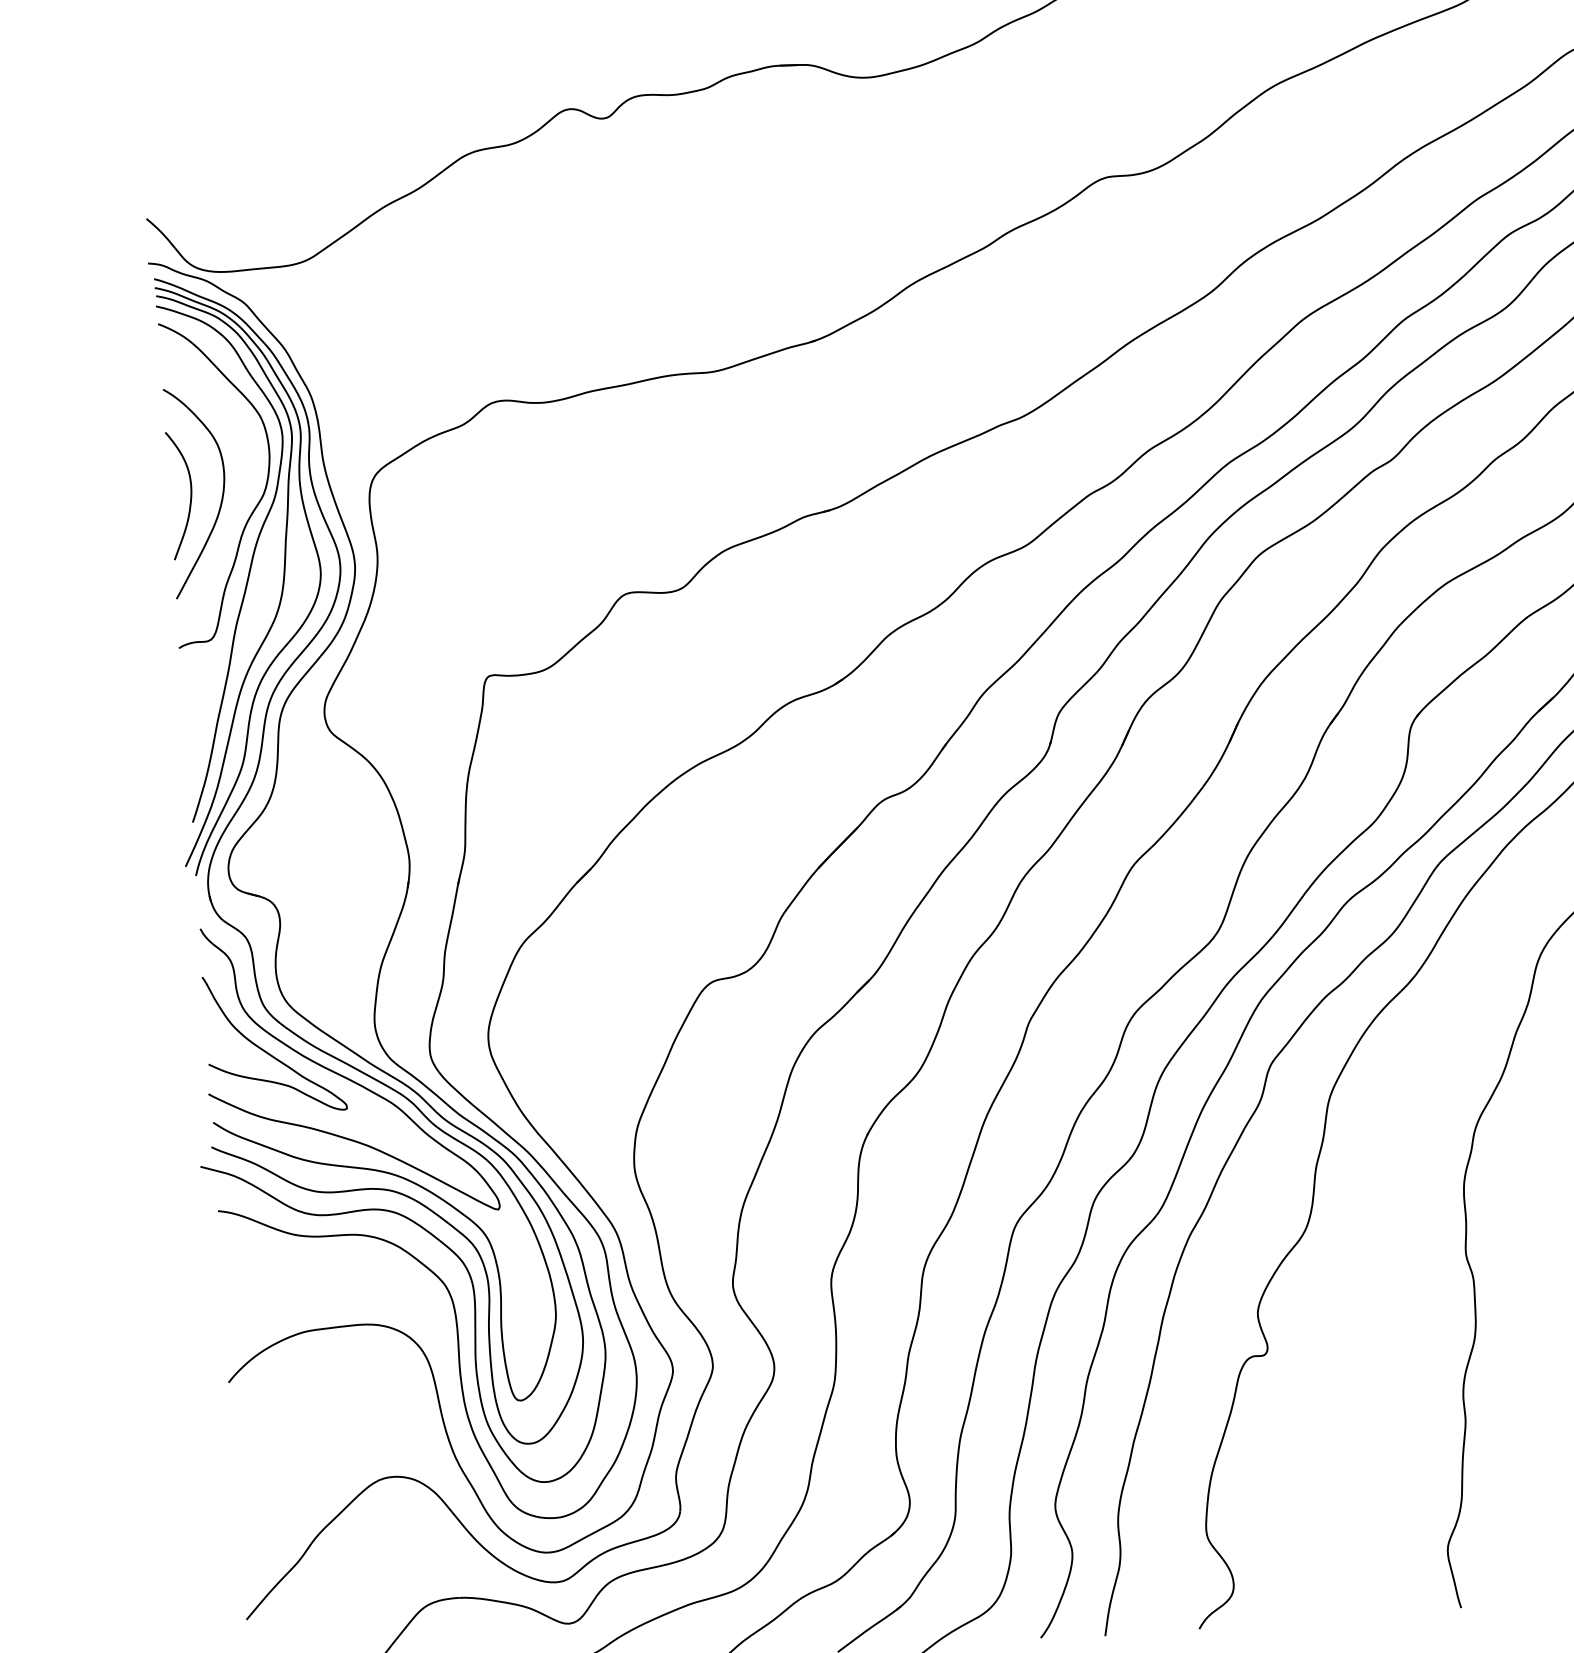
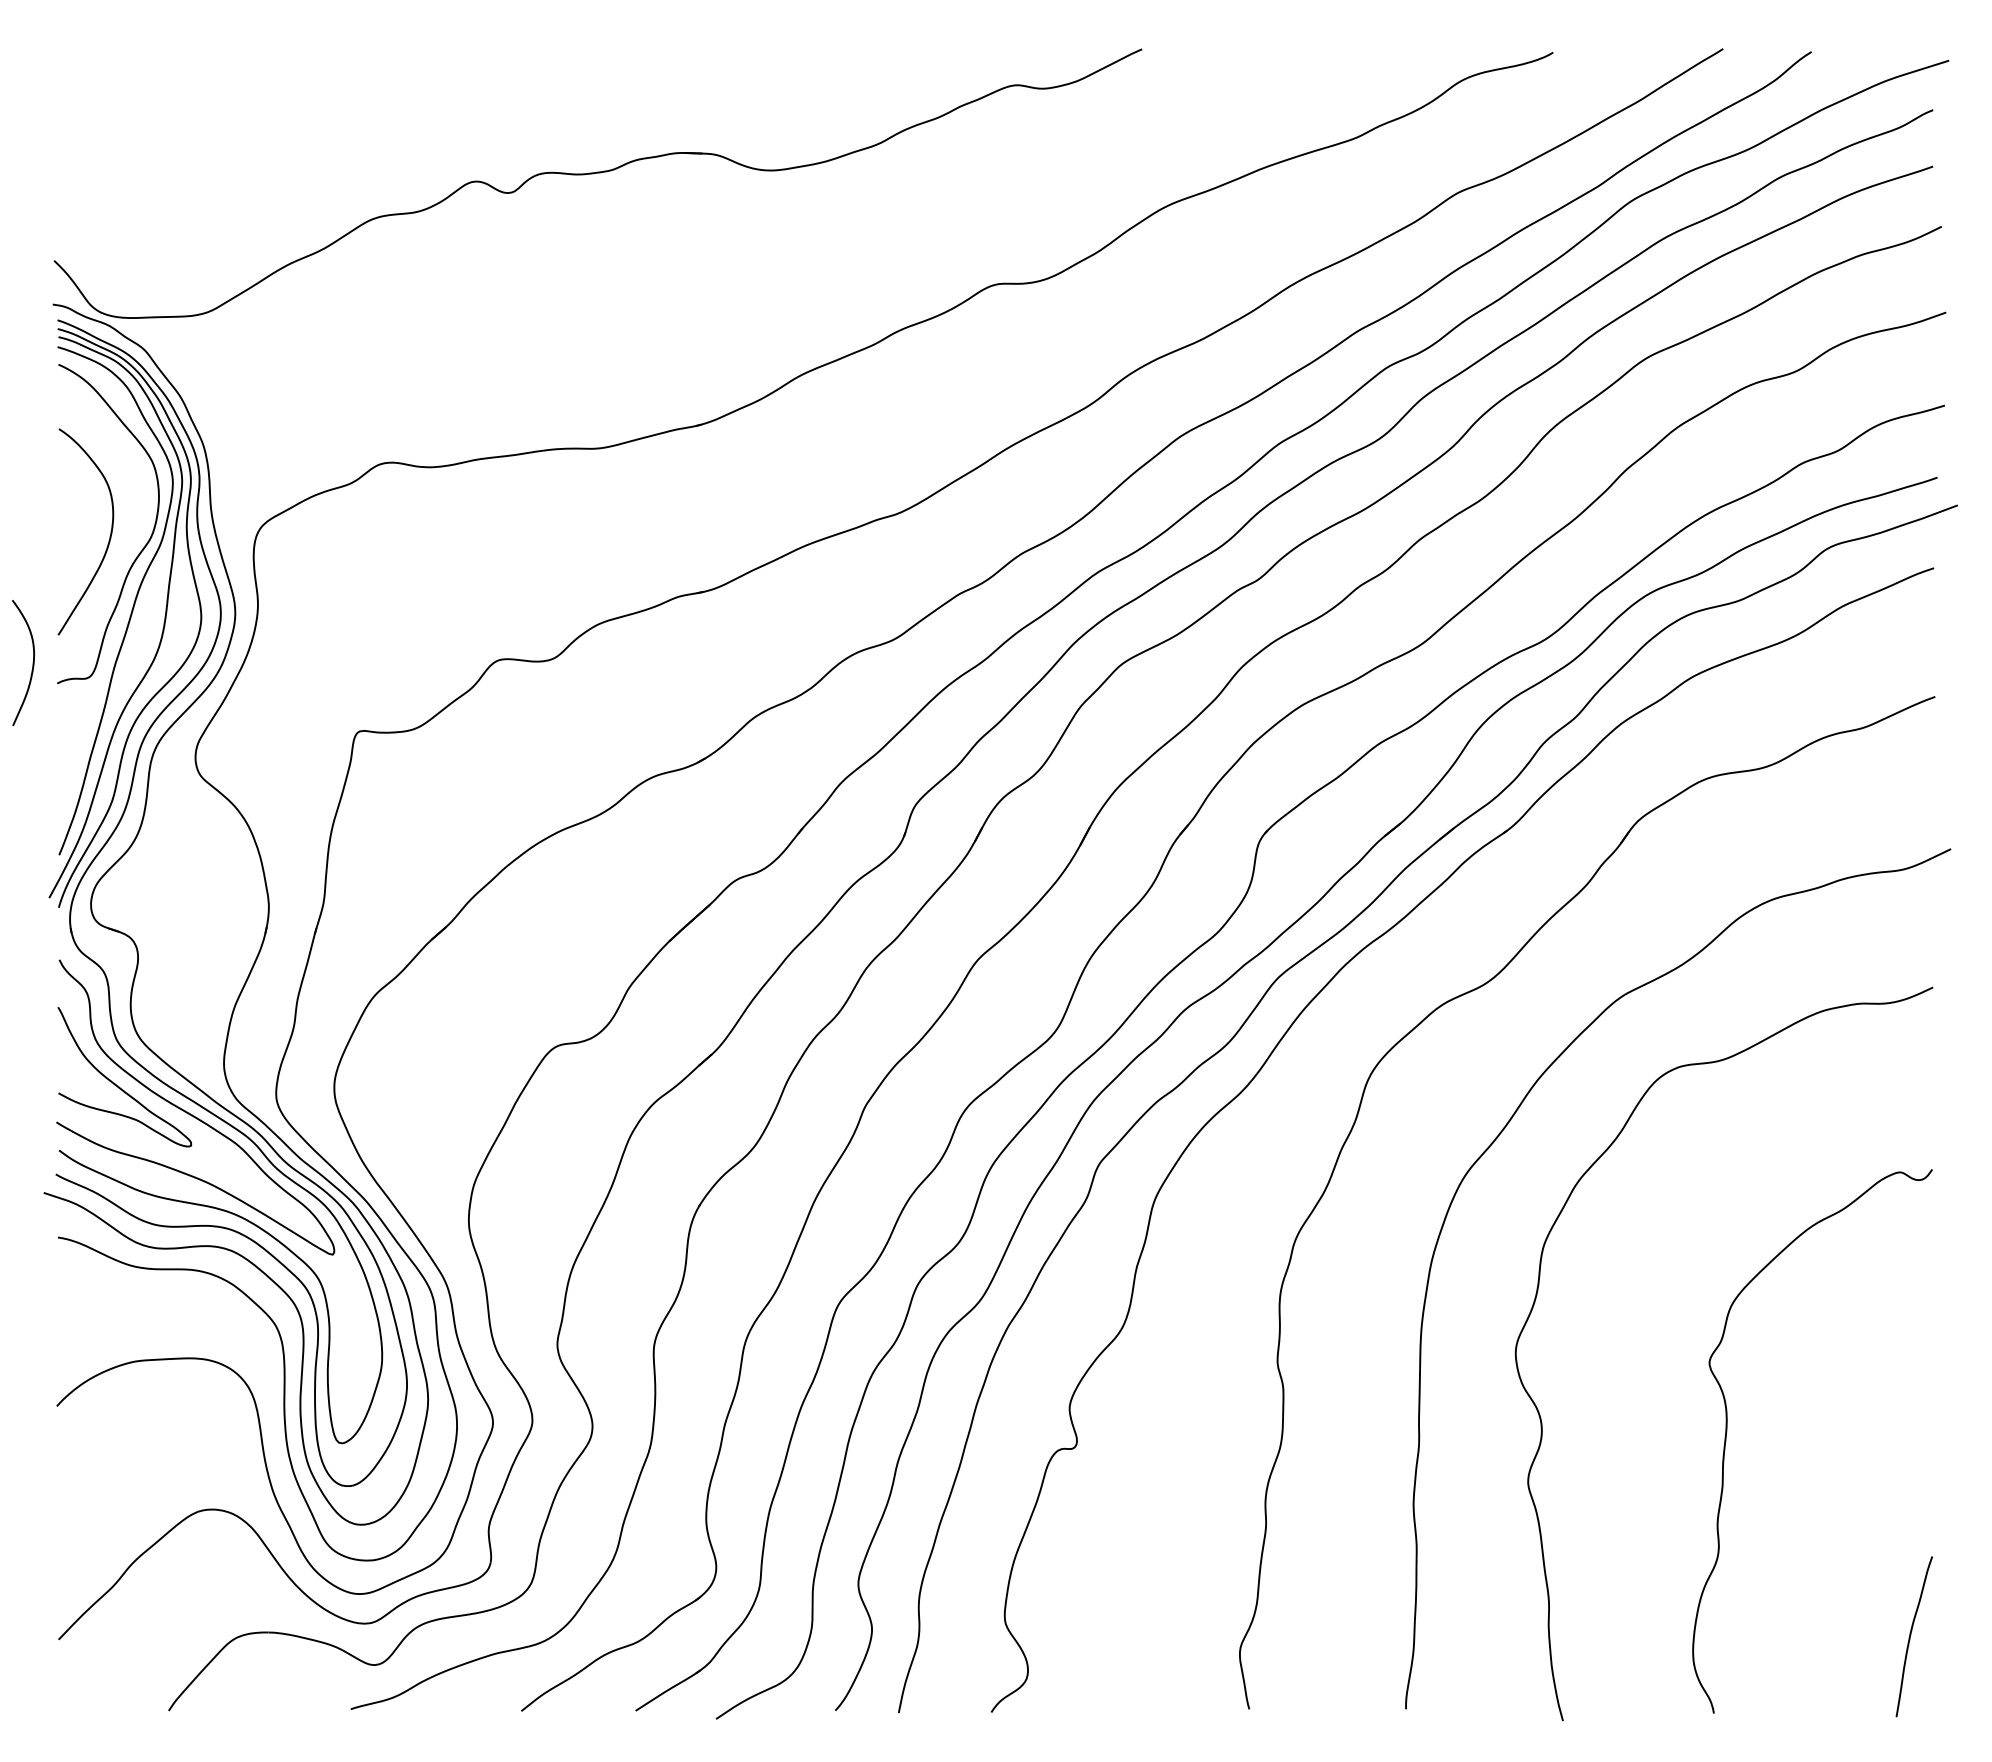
curve: (190, 495) -> (32, 663), moved

